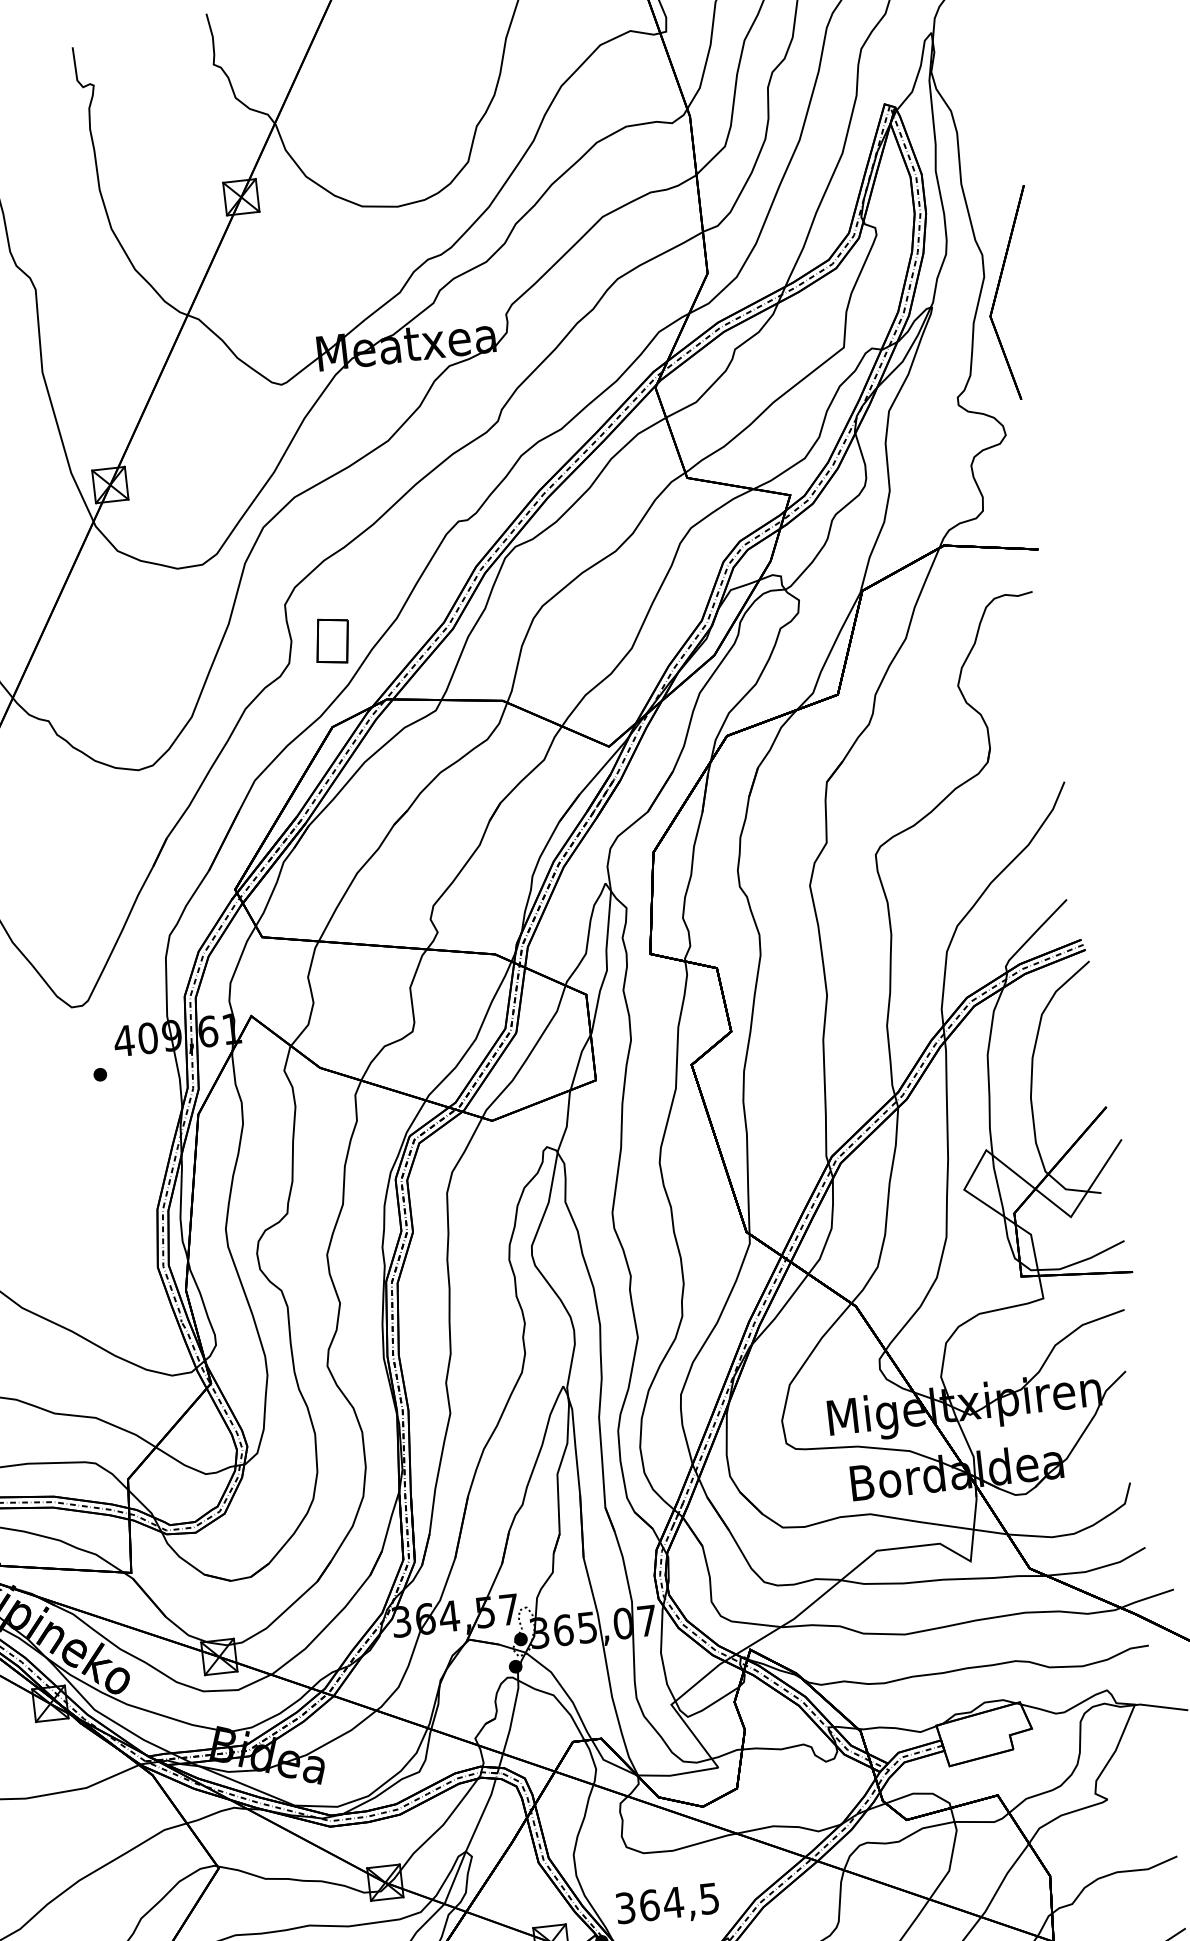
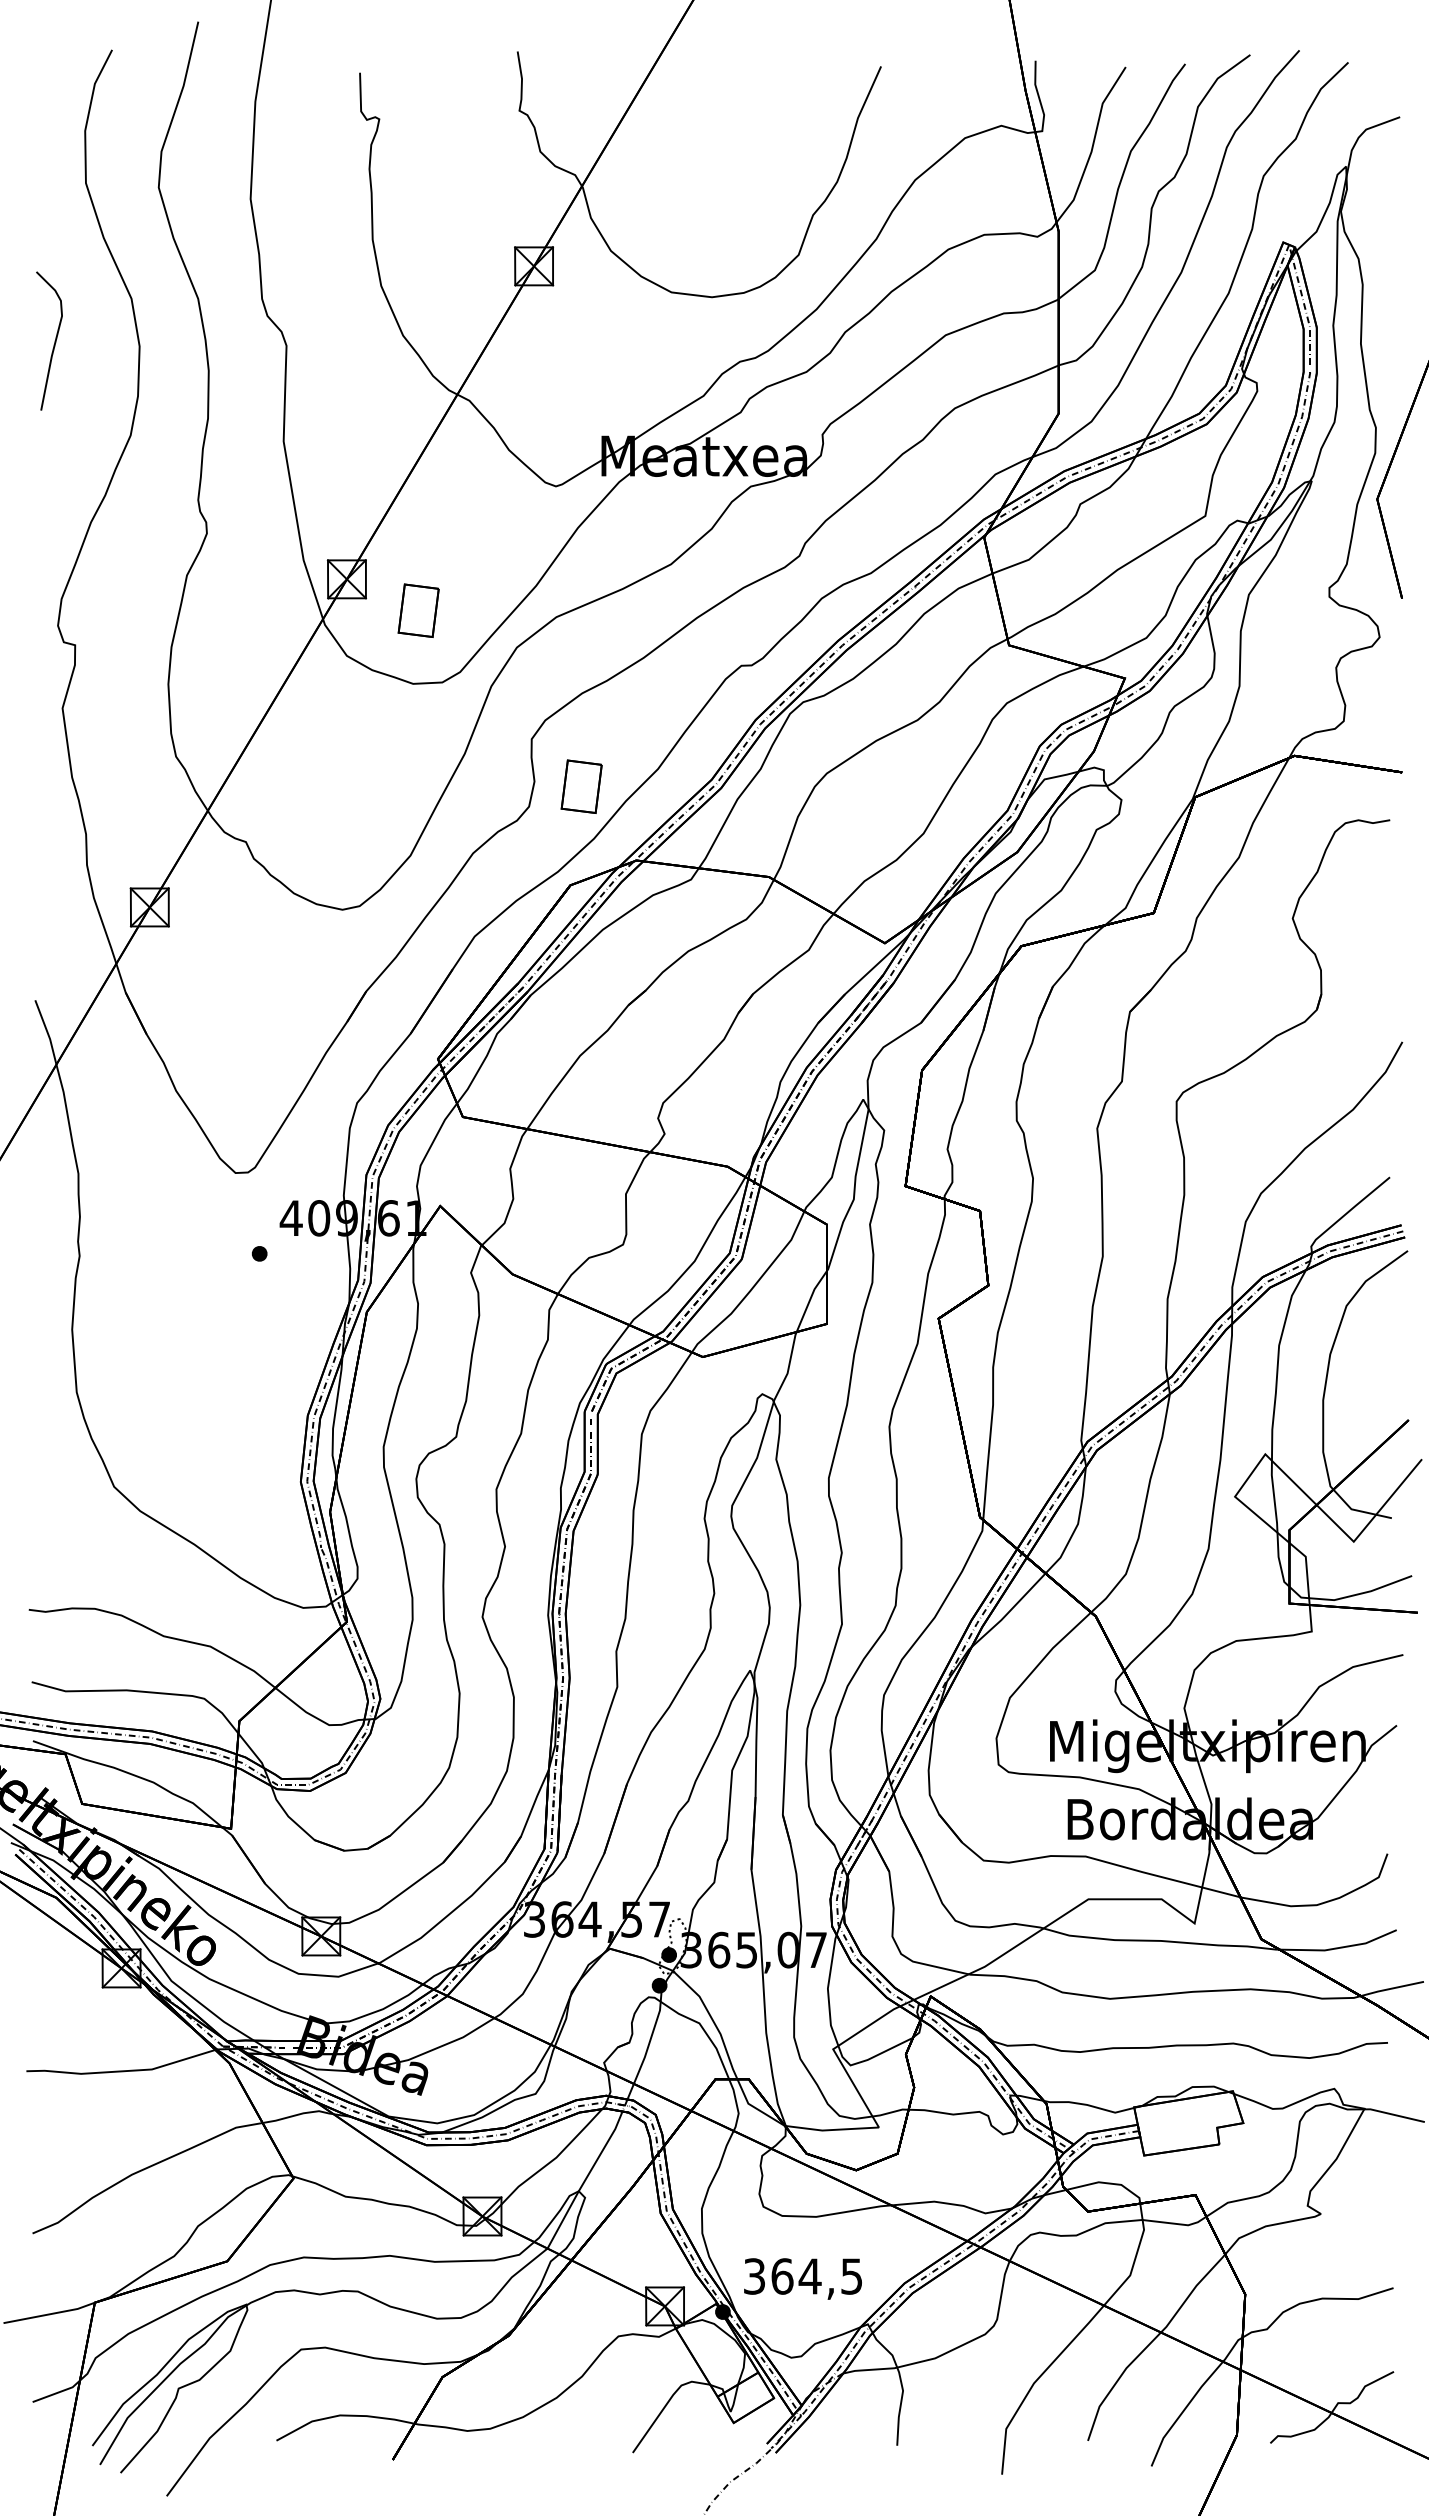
part: (175, 505) -> (418, 610), added

